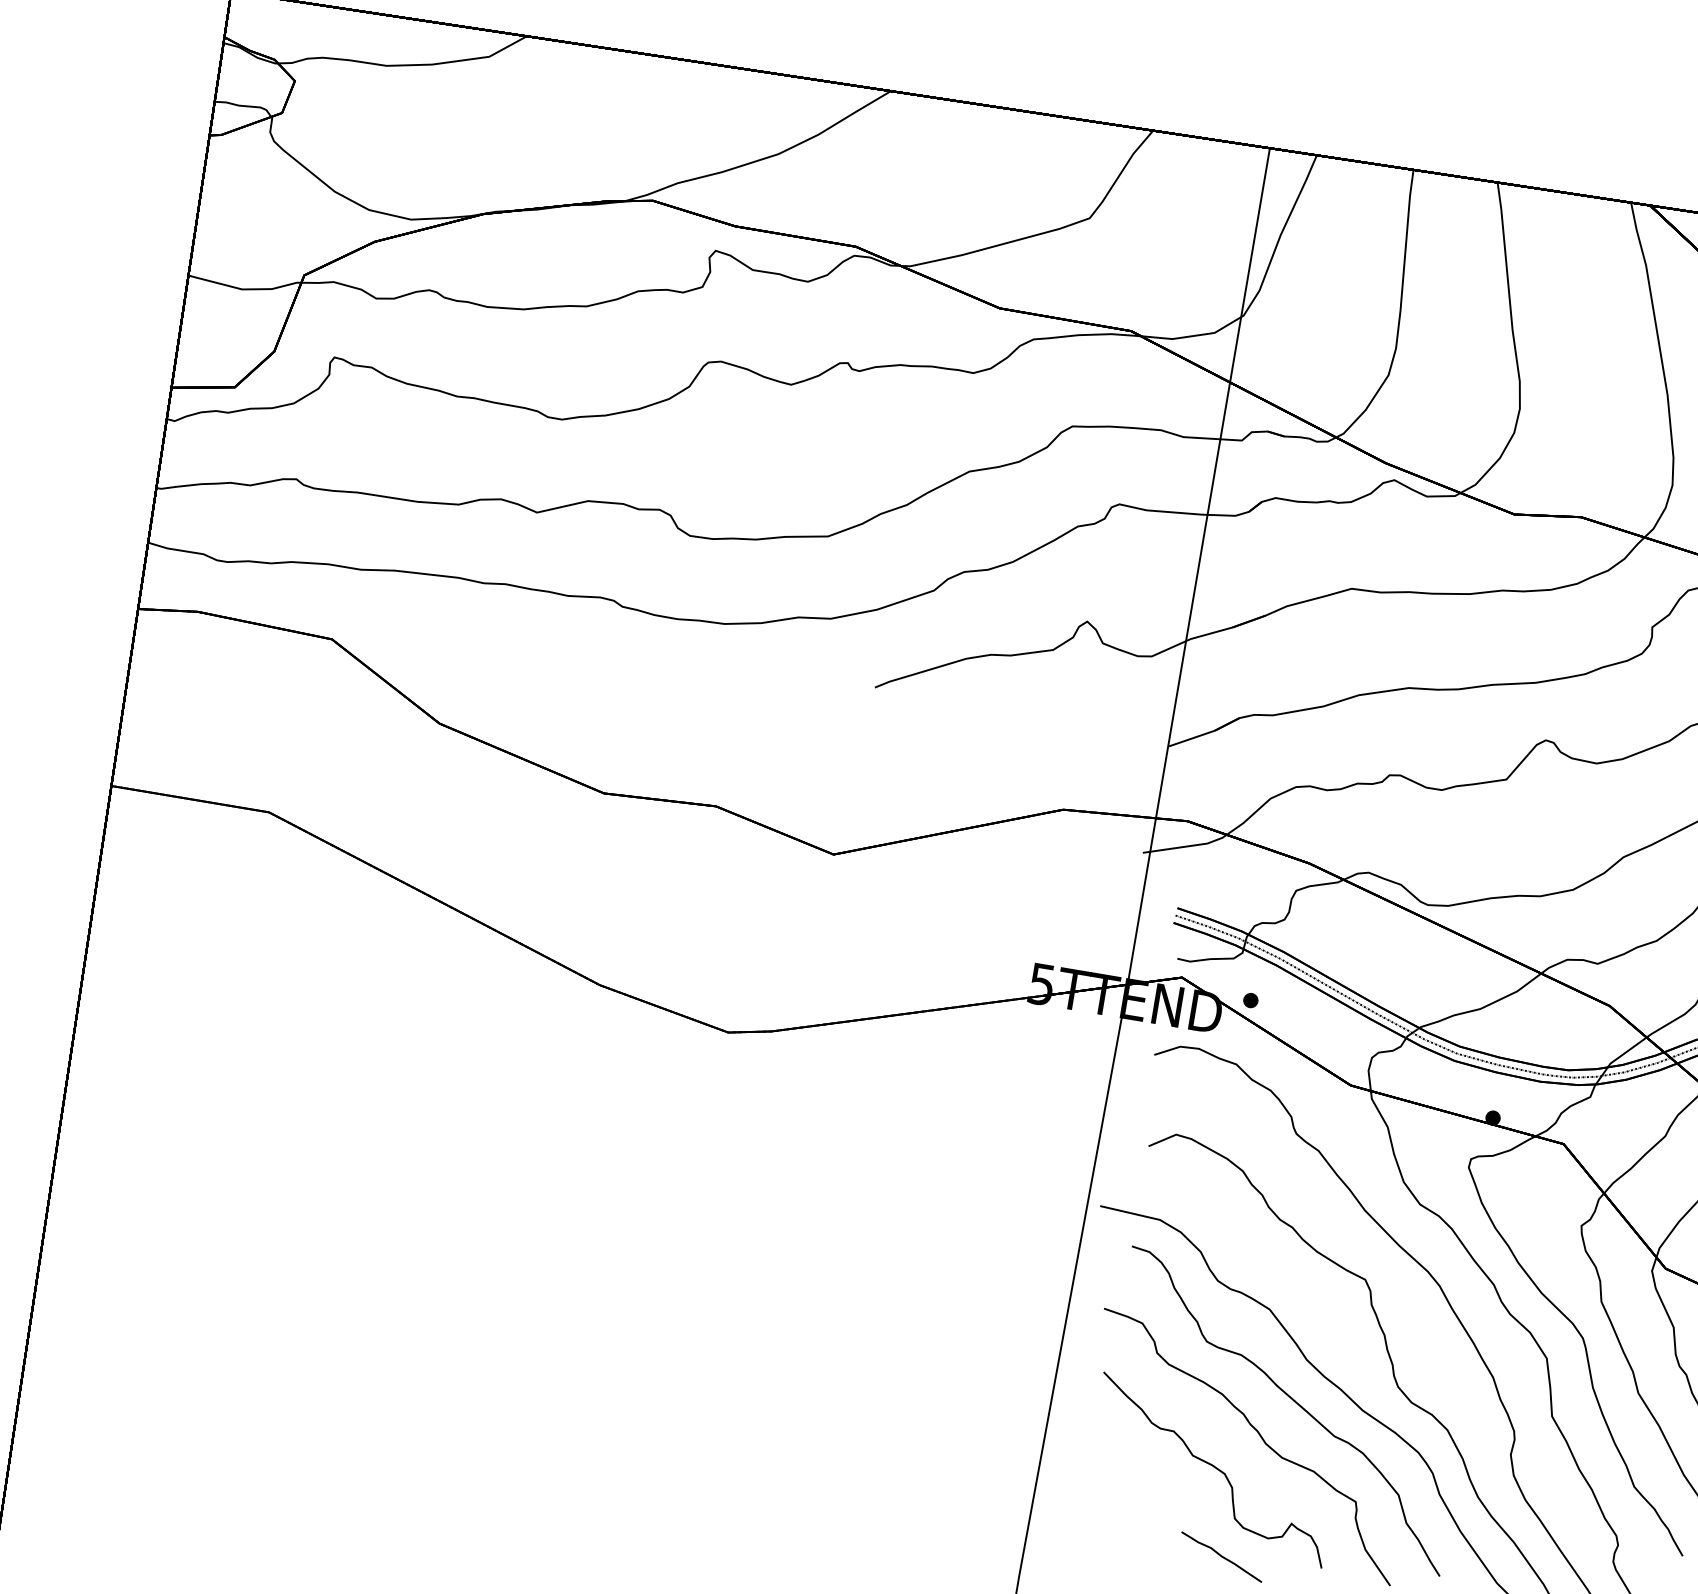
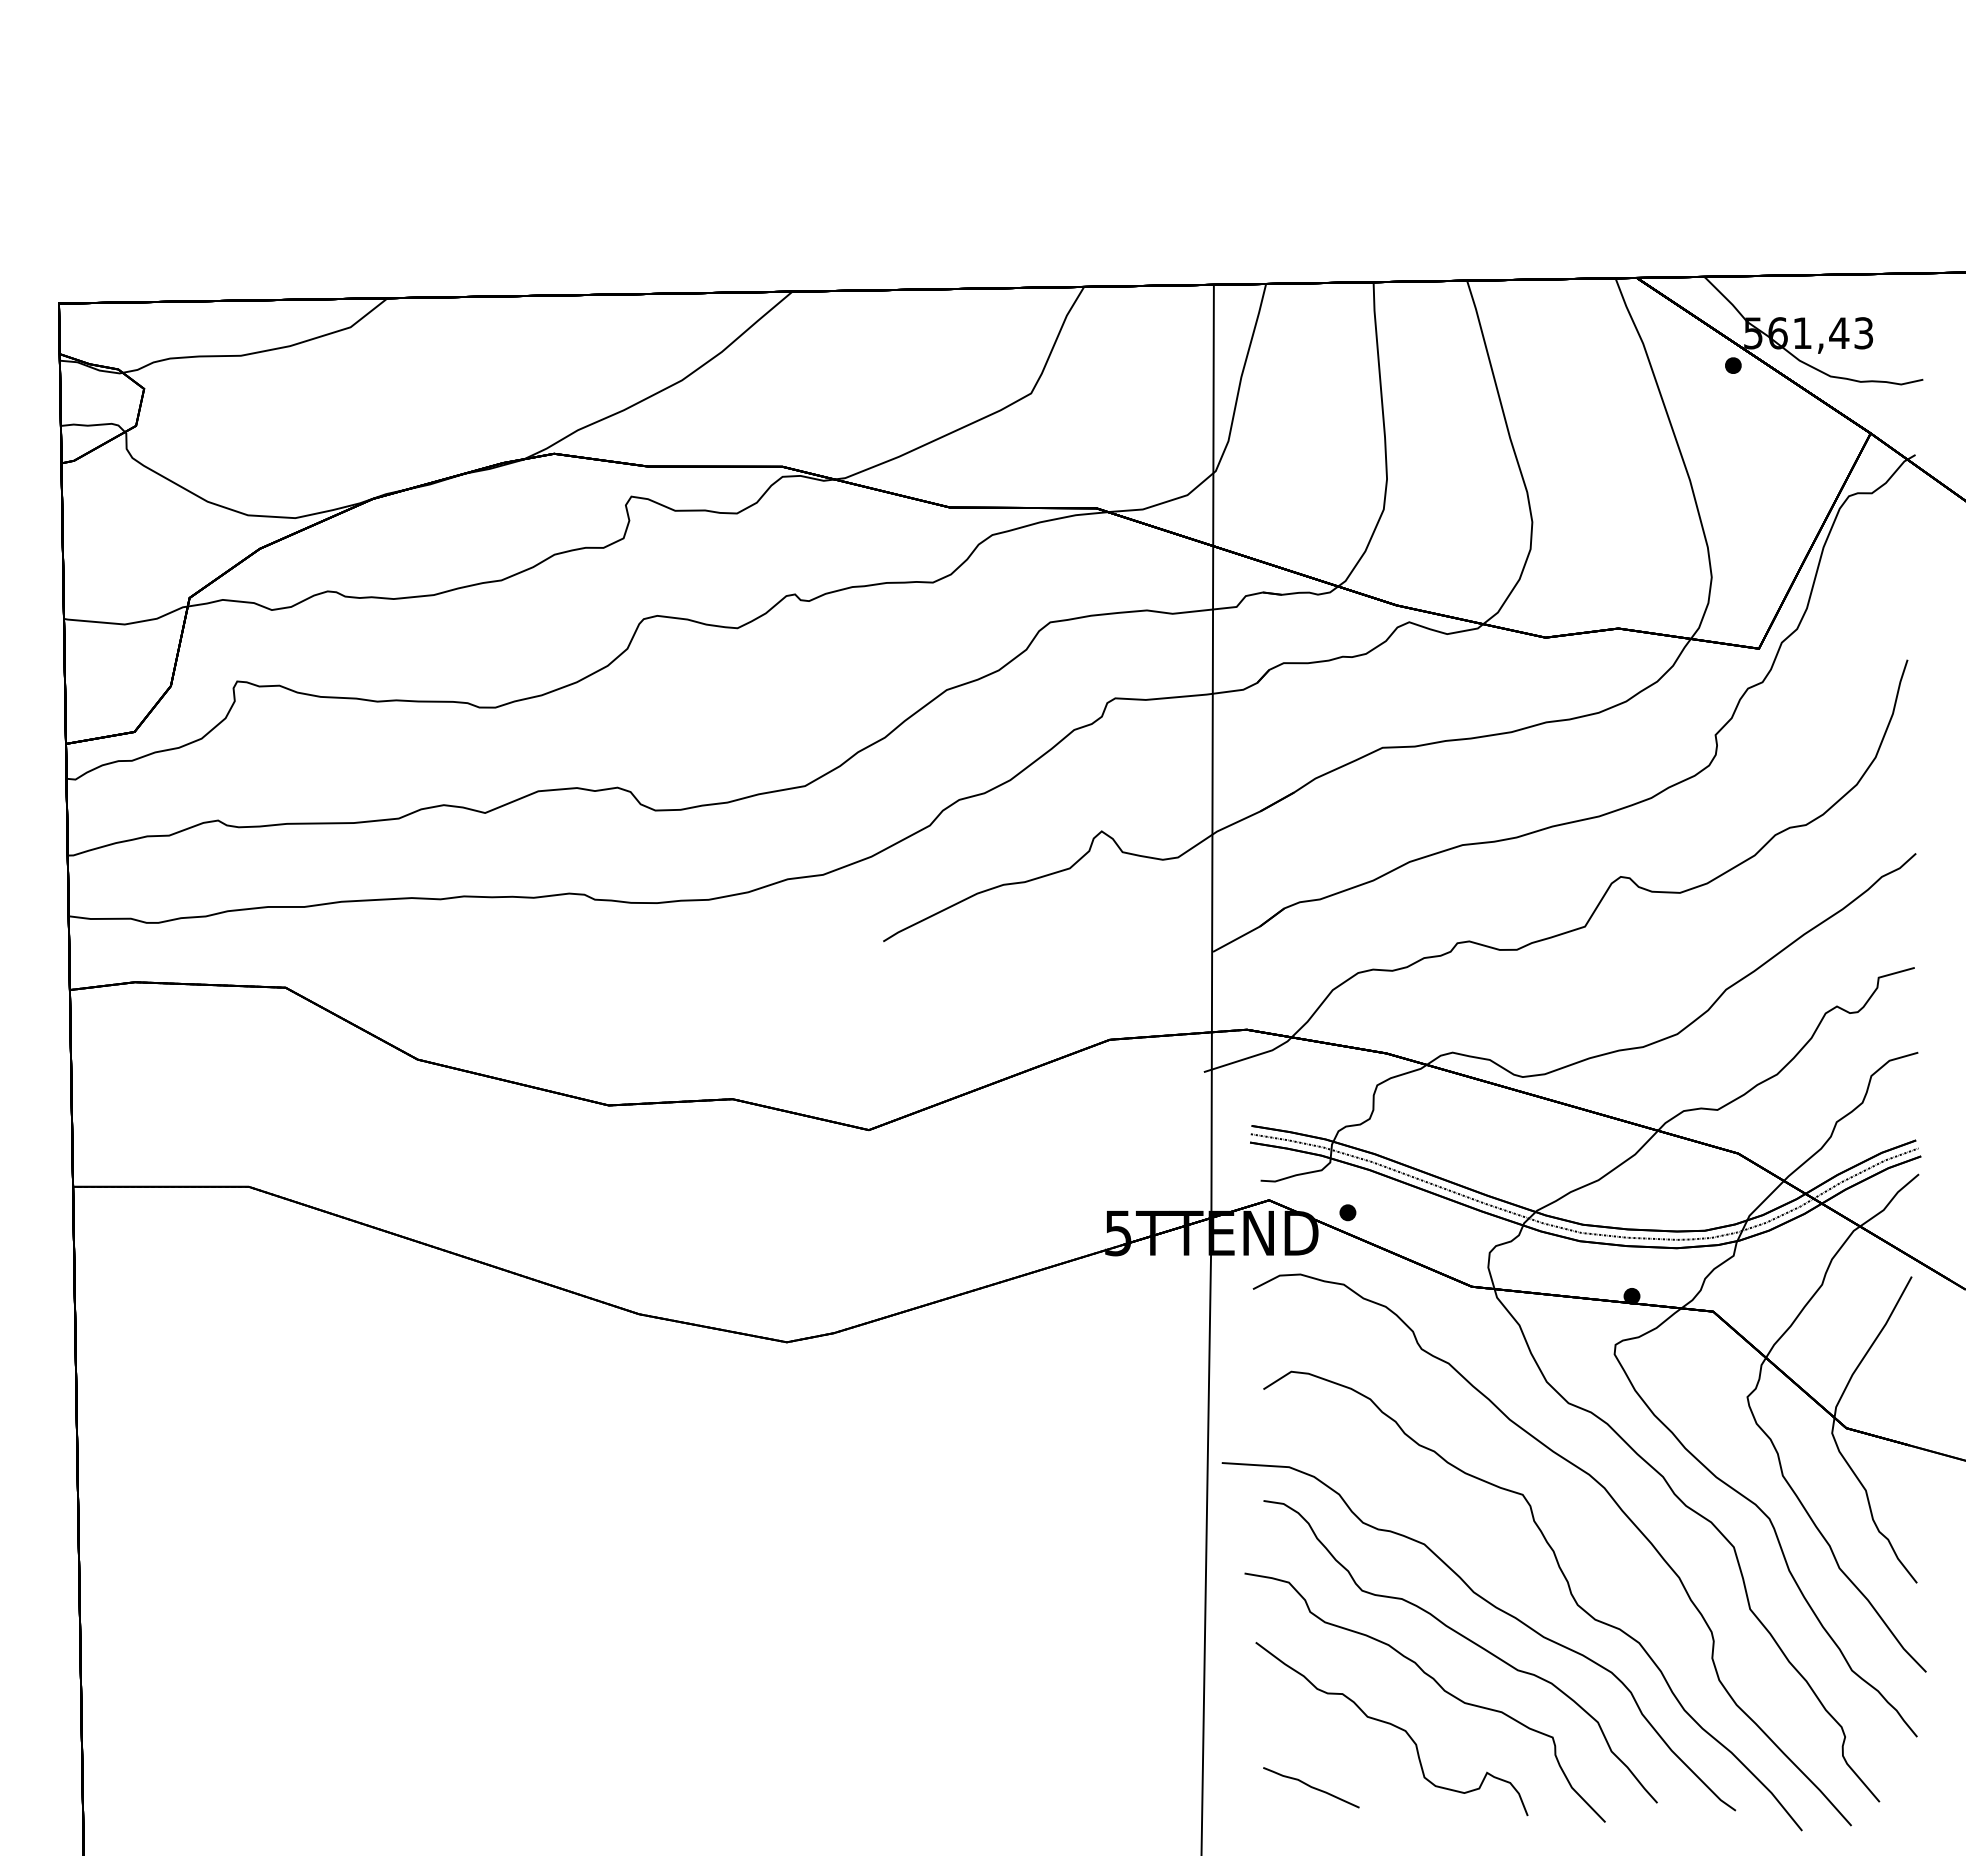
part: (1221, 1556) -> (1311, 1787), moved

